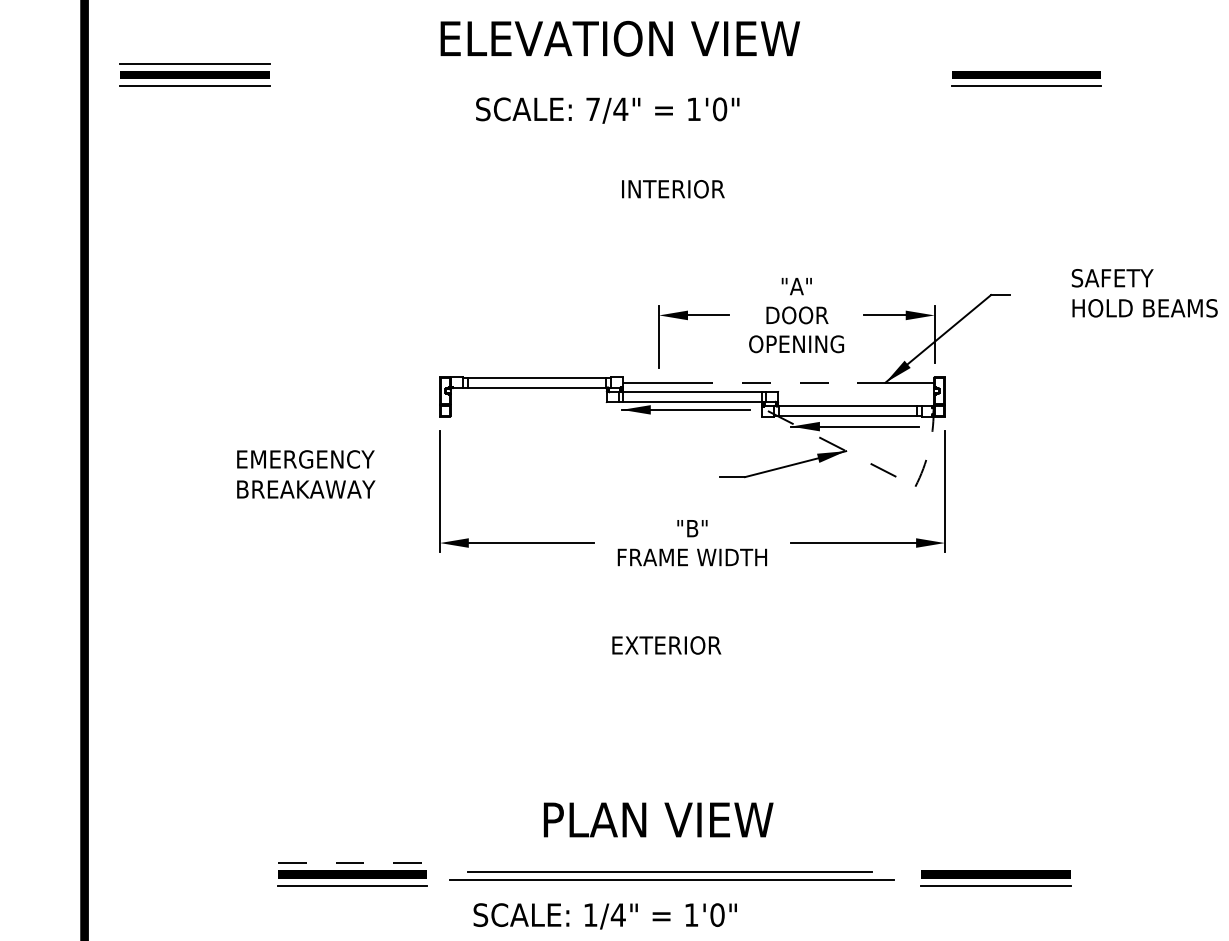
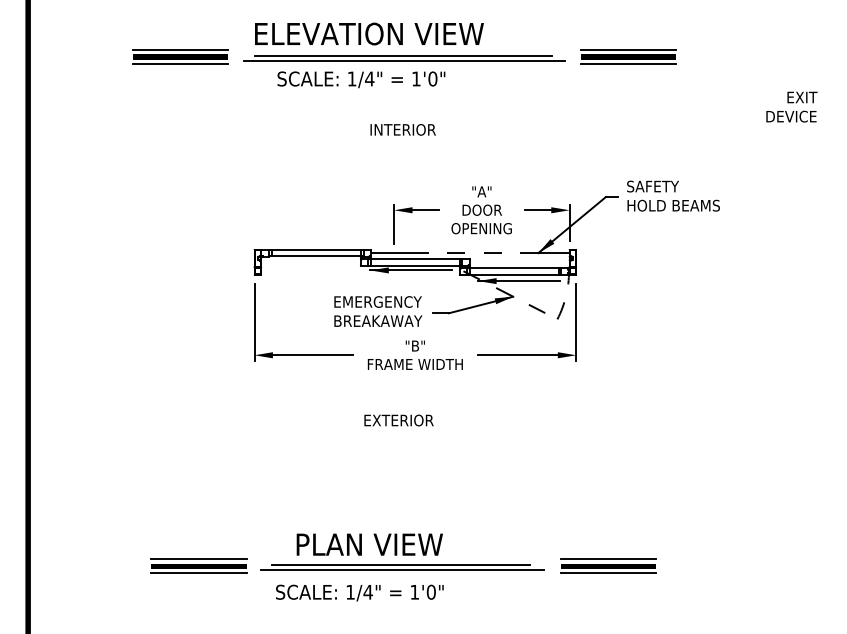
line: (1025, 63) -> (627, 49), added
part: (195, 74) -> (180, 56), moved
part: (675, 77) -> (404, 58), added
text: (592, 108) -> (351, 78), 7/4" -> 1/4"
text: (1144, 292) -> (673, 195), moved
text: (306, 474) -> (378, 311), moved
text: (658, 819) -> (369, 544), moved
line: (351, 863) -> (198, 559), dashed -> solid
line: (995, 863) -> (608, 559), added

